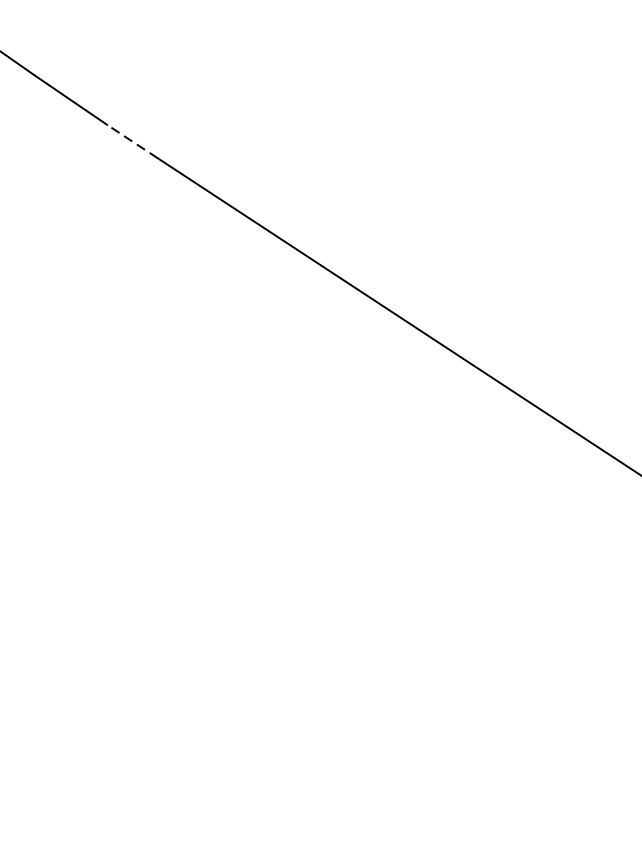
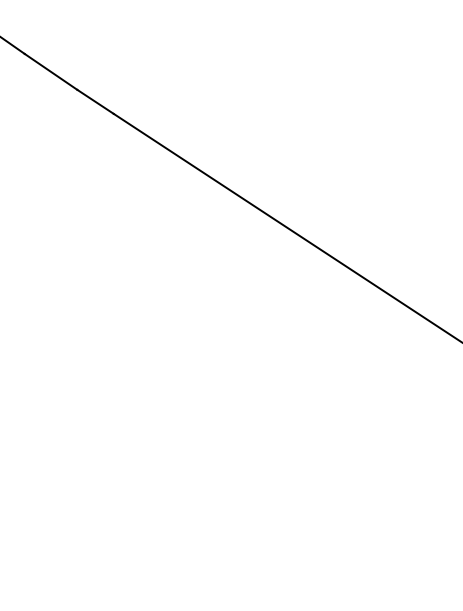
line: (132, 141) -> (95, 101), dashed -> solid

